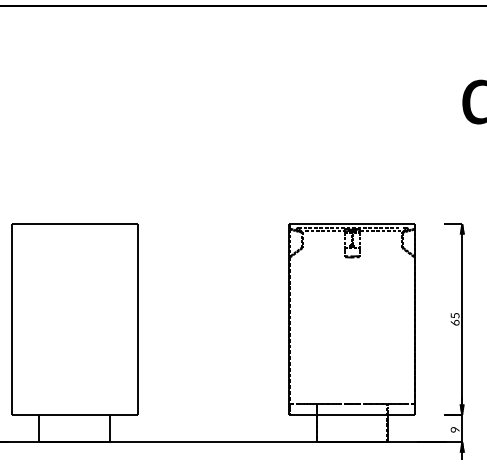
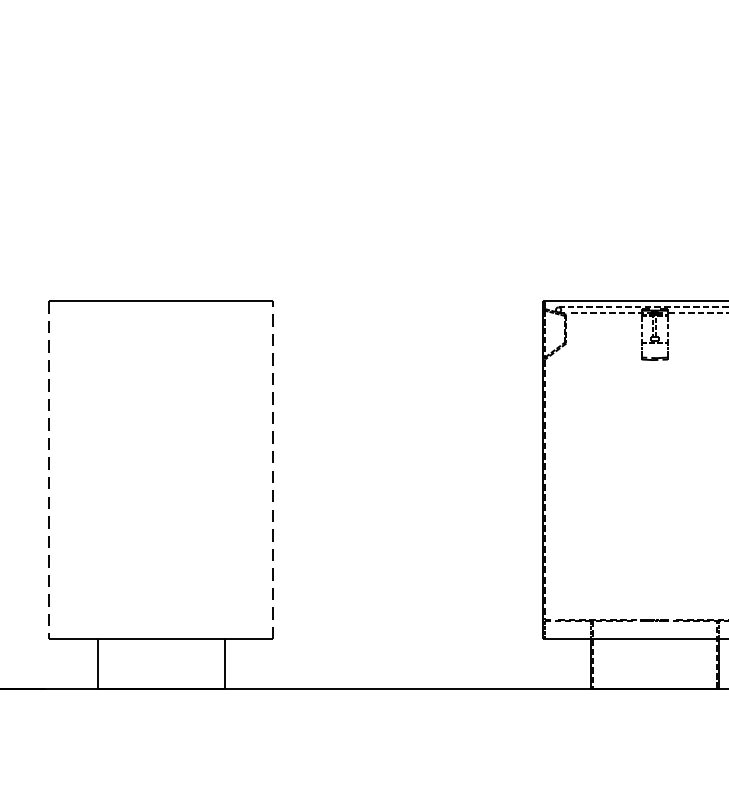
line: (11, 319) -> (49, 470), solid -> dashed
line: (137, 319) -> (272, 470), solid -> dashed

